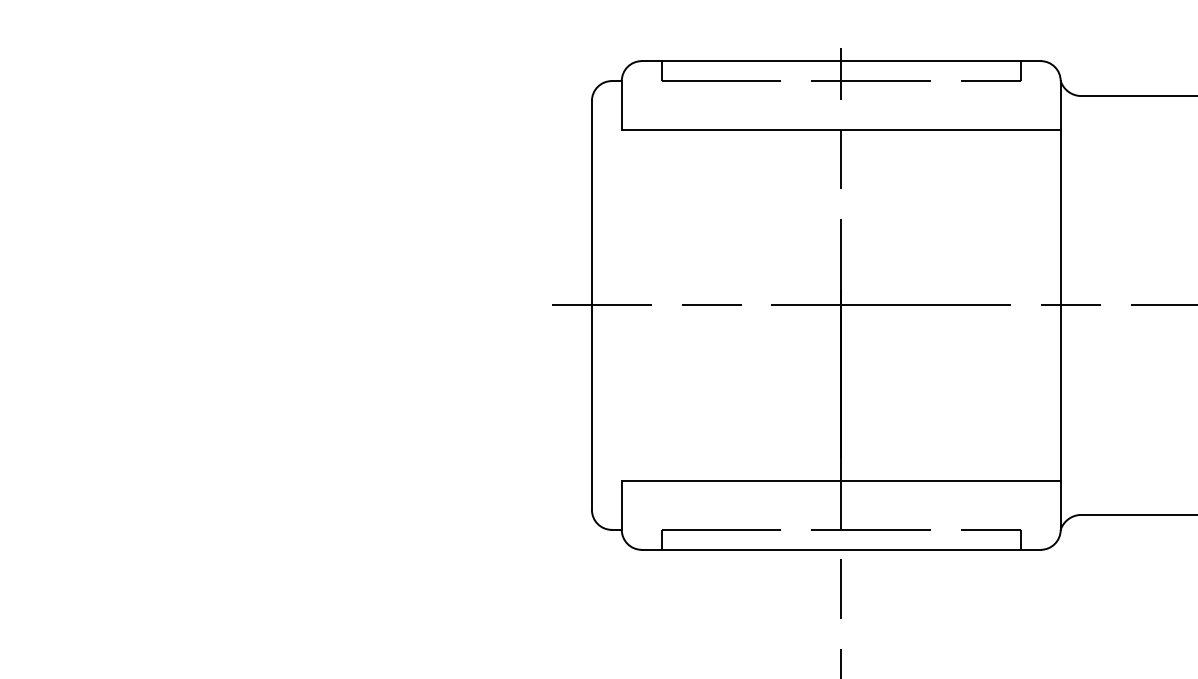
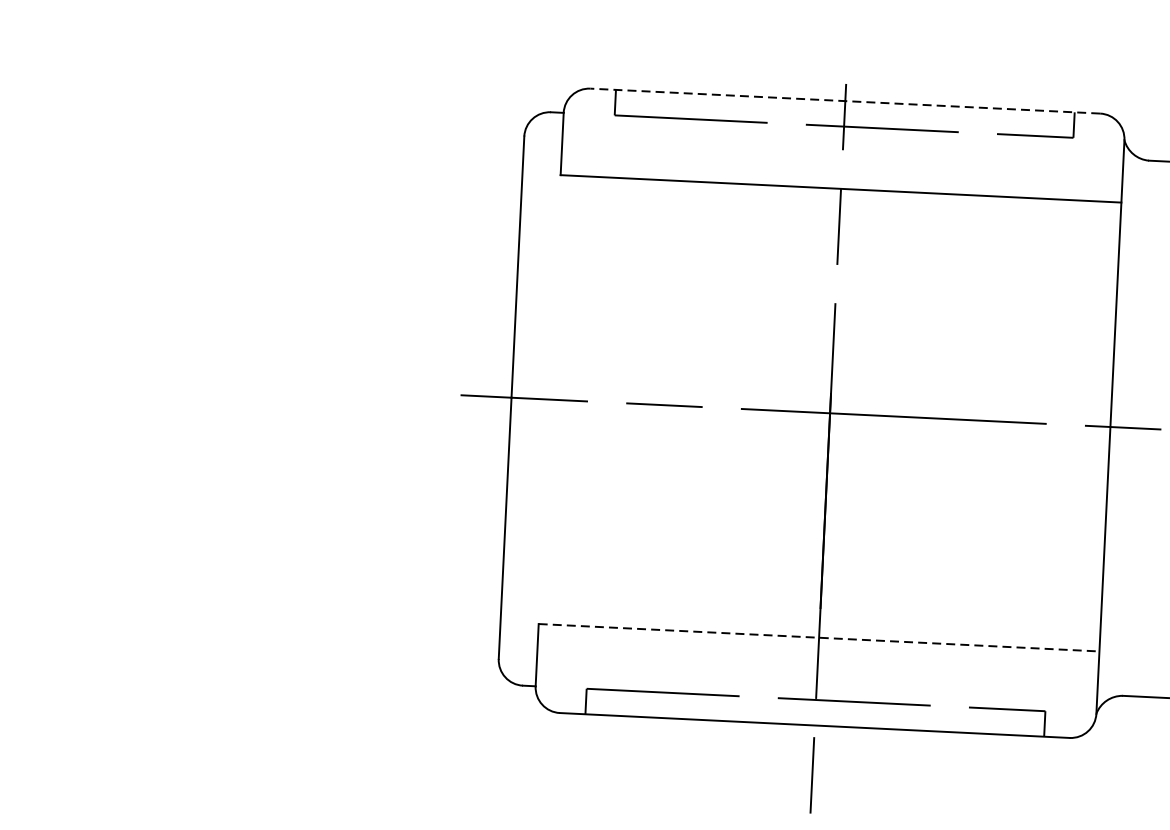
line: (841, 61) -> (845, 101), solid -> dashed
line: (841, 481) -> (819, 638), solid -> dashed

